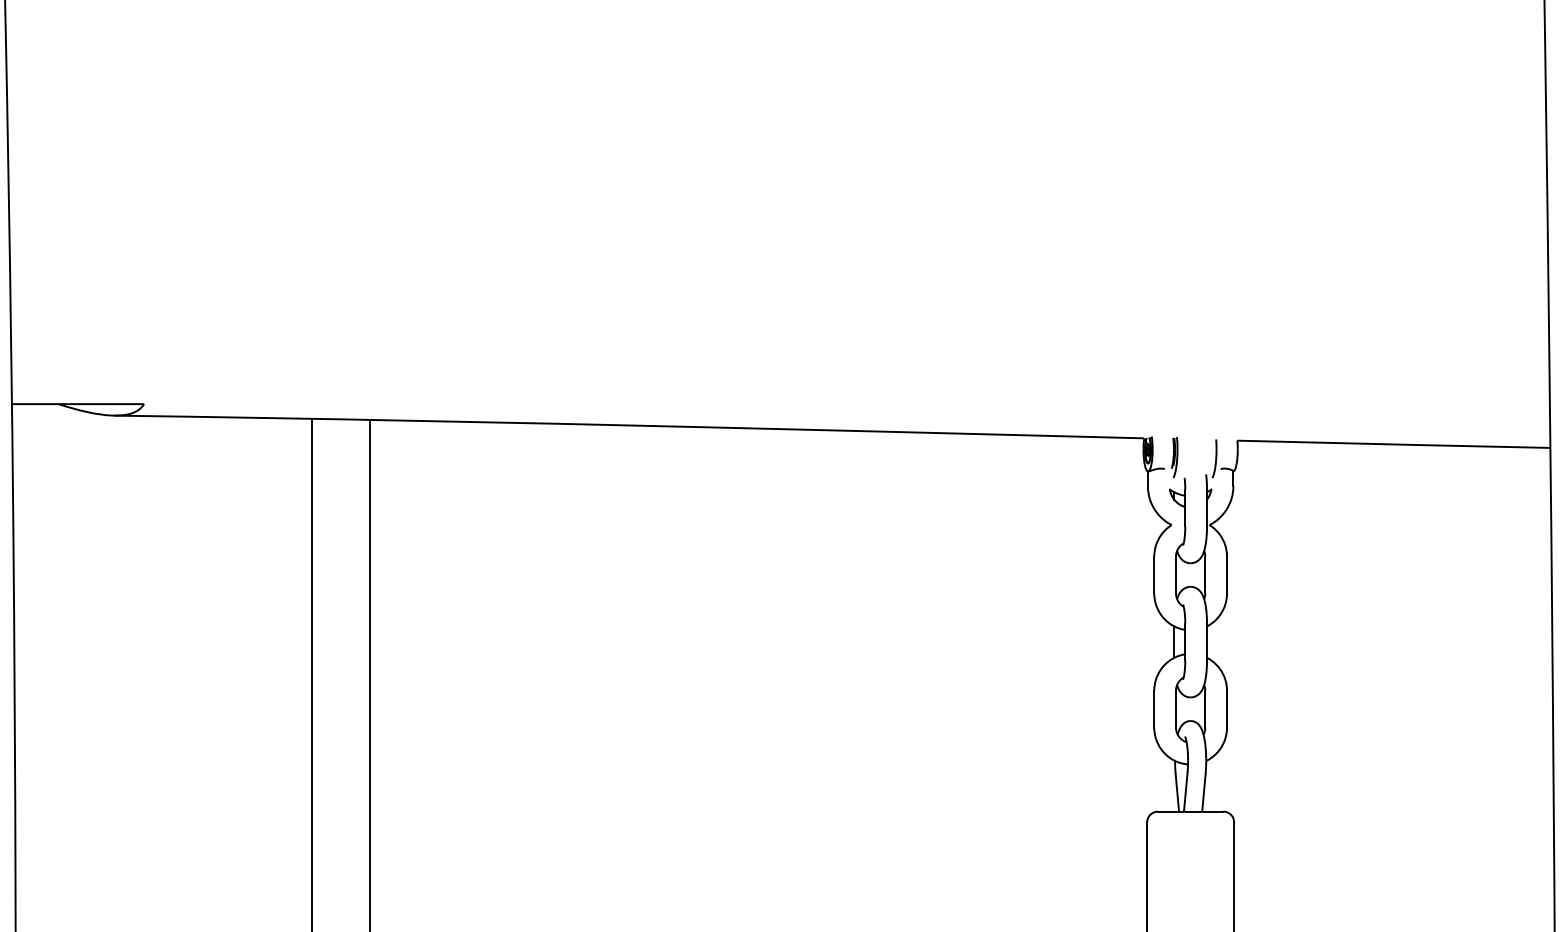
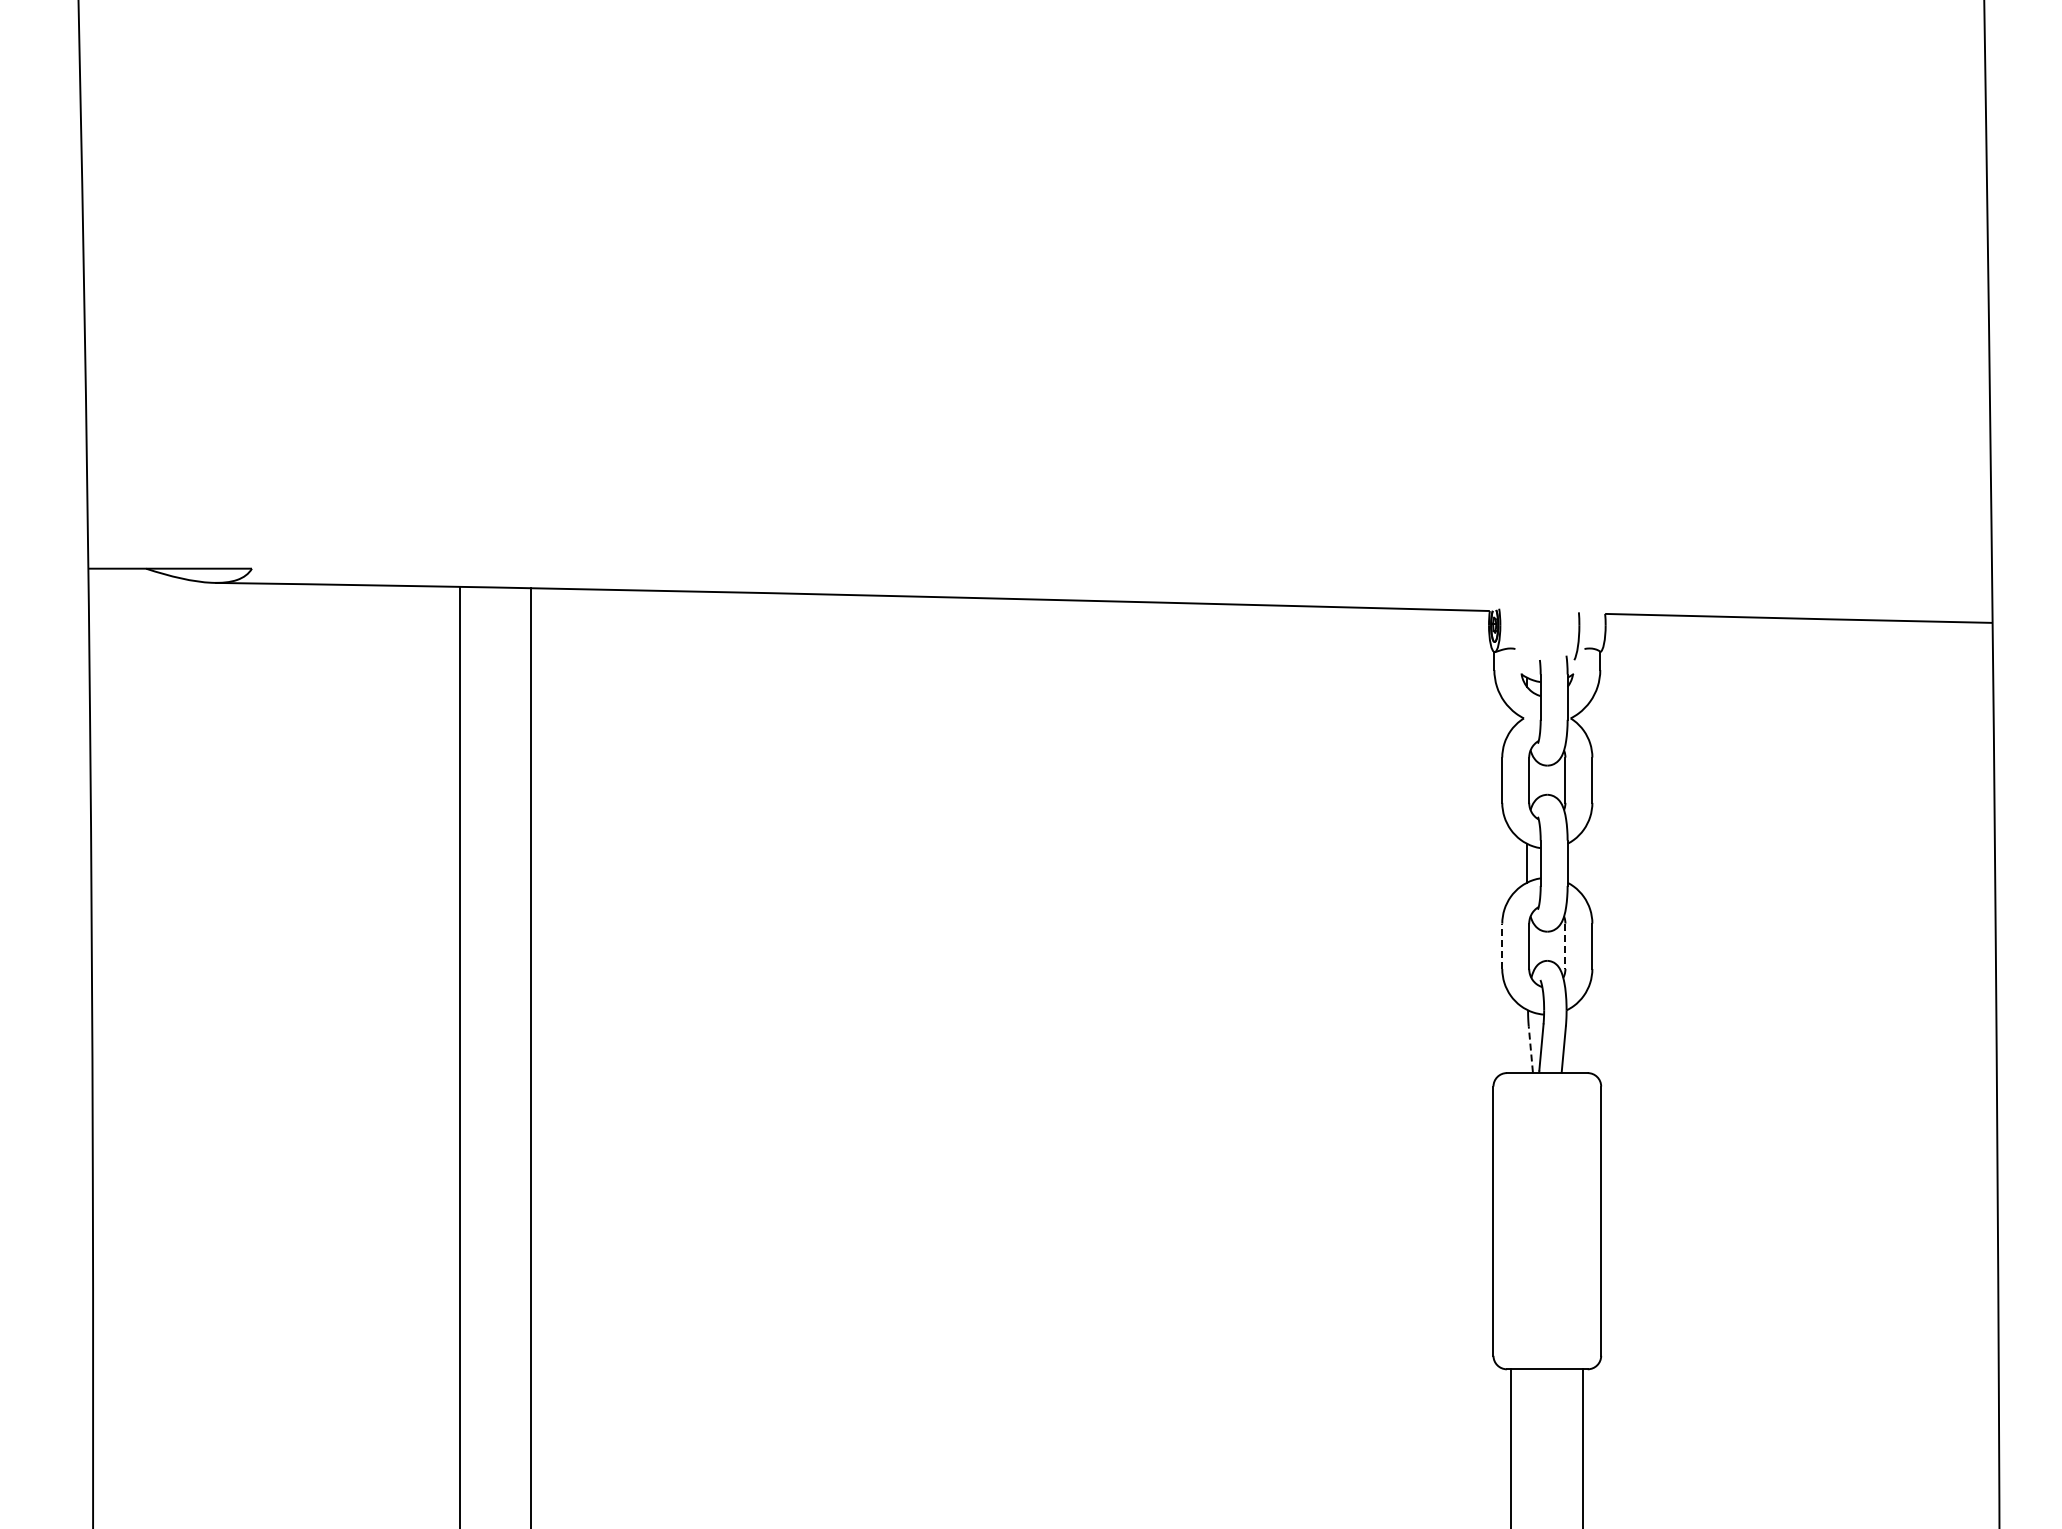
part: (1174, 457) -> (1527, 634), removed
line: (1154, 709) -> (1502, 946), solid -> dashed
line: (1205, 709) -> (1565, 946), solid -> dashed
line: (1177, 791) -> (1530, 1048), solid -> dashed

